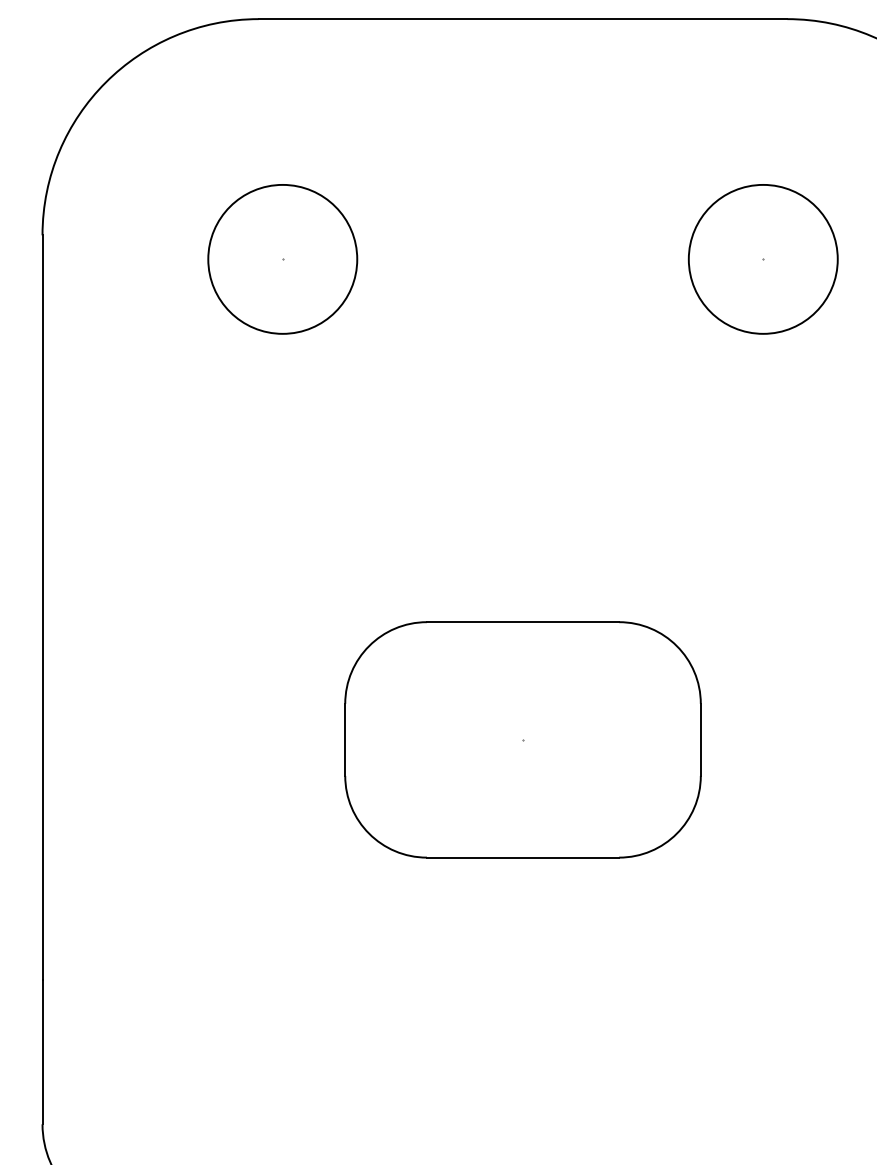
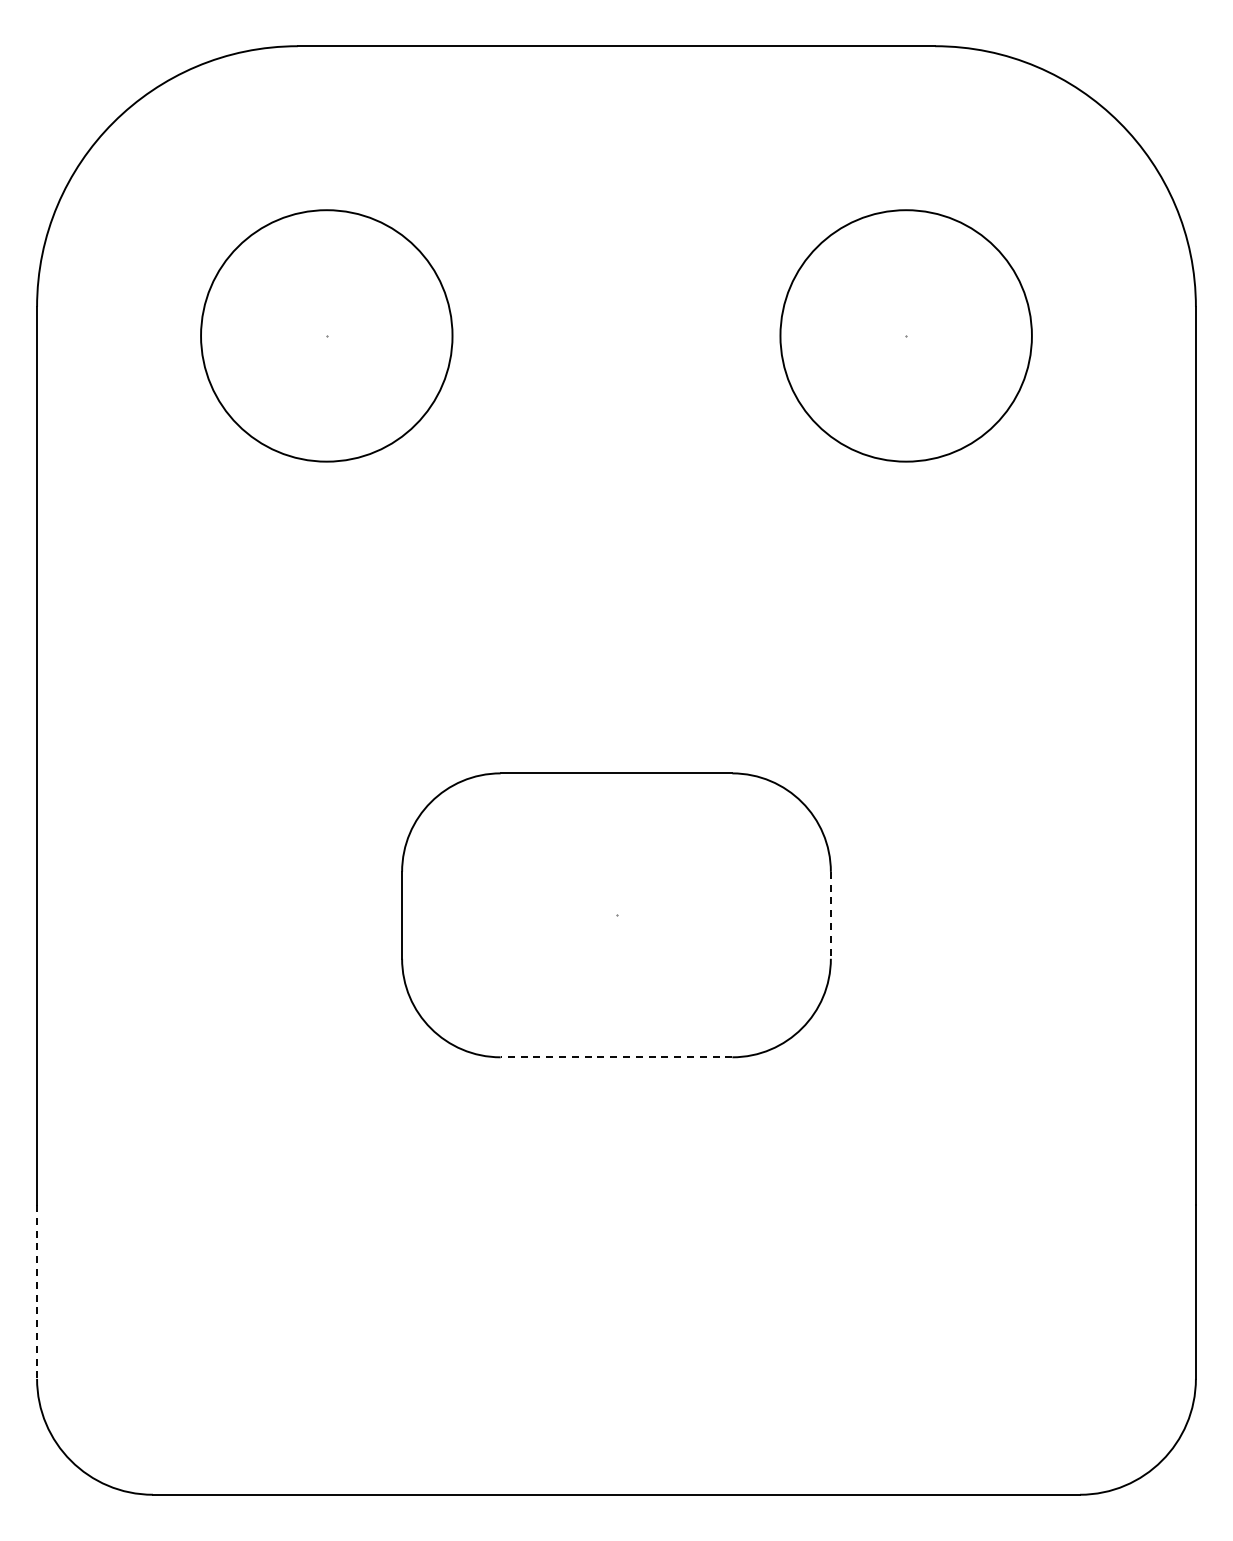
circle: (282, 259) -> (326, 335), size x1.4
circle: (763, 259) -> (906, 335), size x1.4
line: (700, 740) -> (830, 915), solid -> dashed
line: (523, 857) -> (616, 1057), solid -> dashed
line: (42, 1051) -> (37, 1291), solid -> dashed

